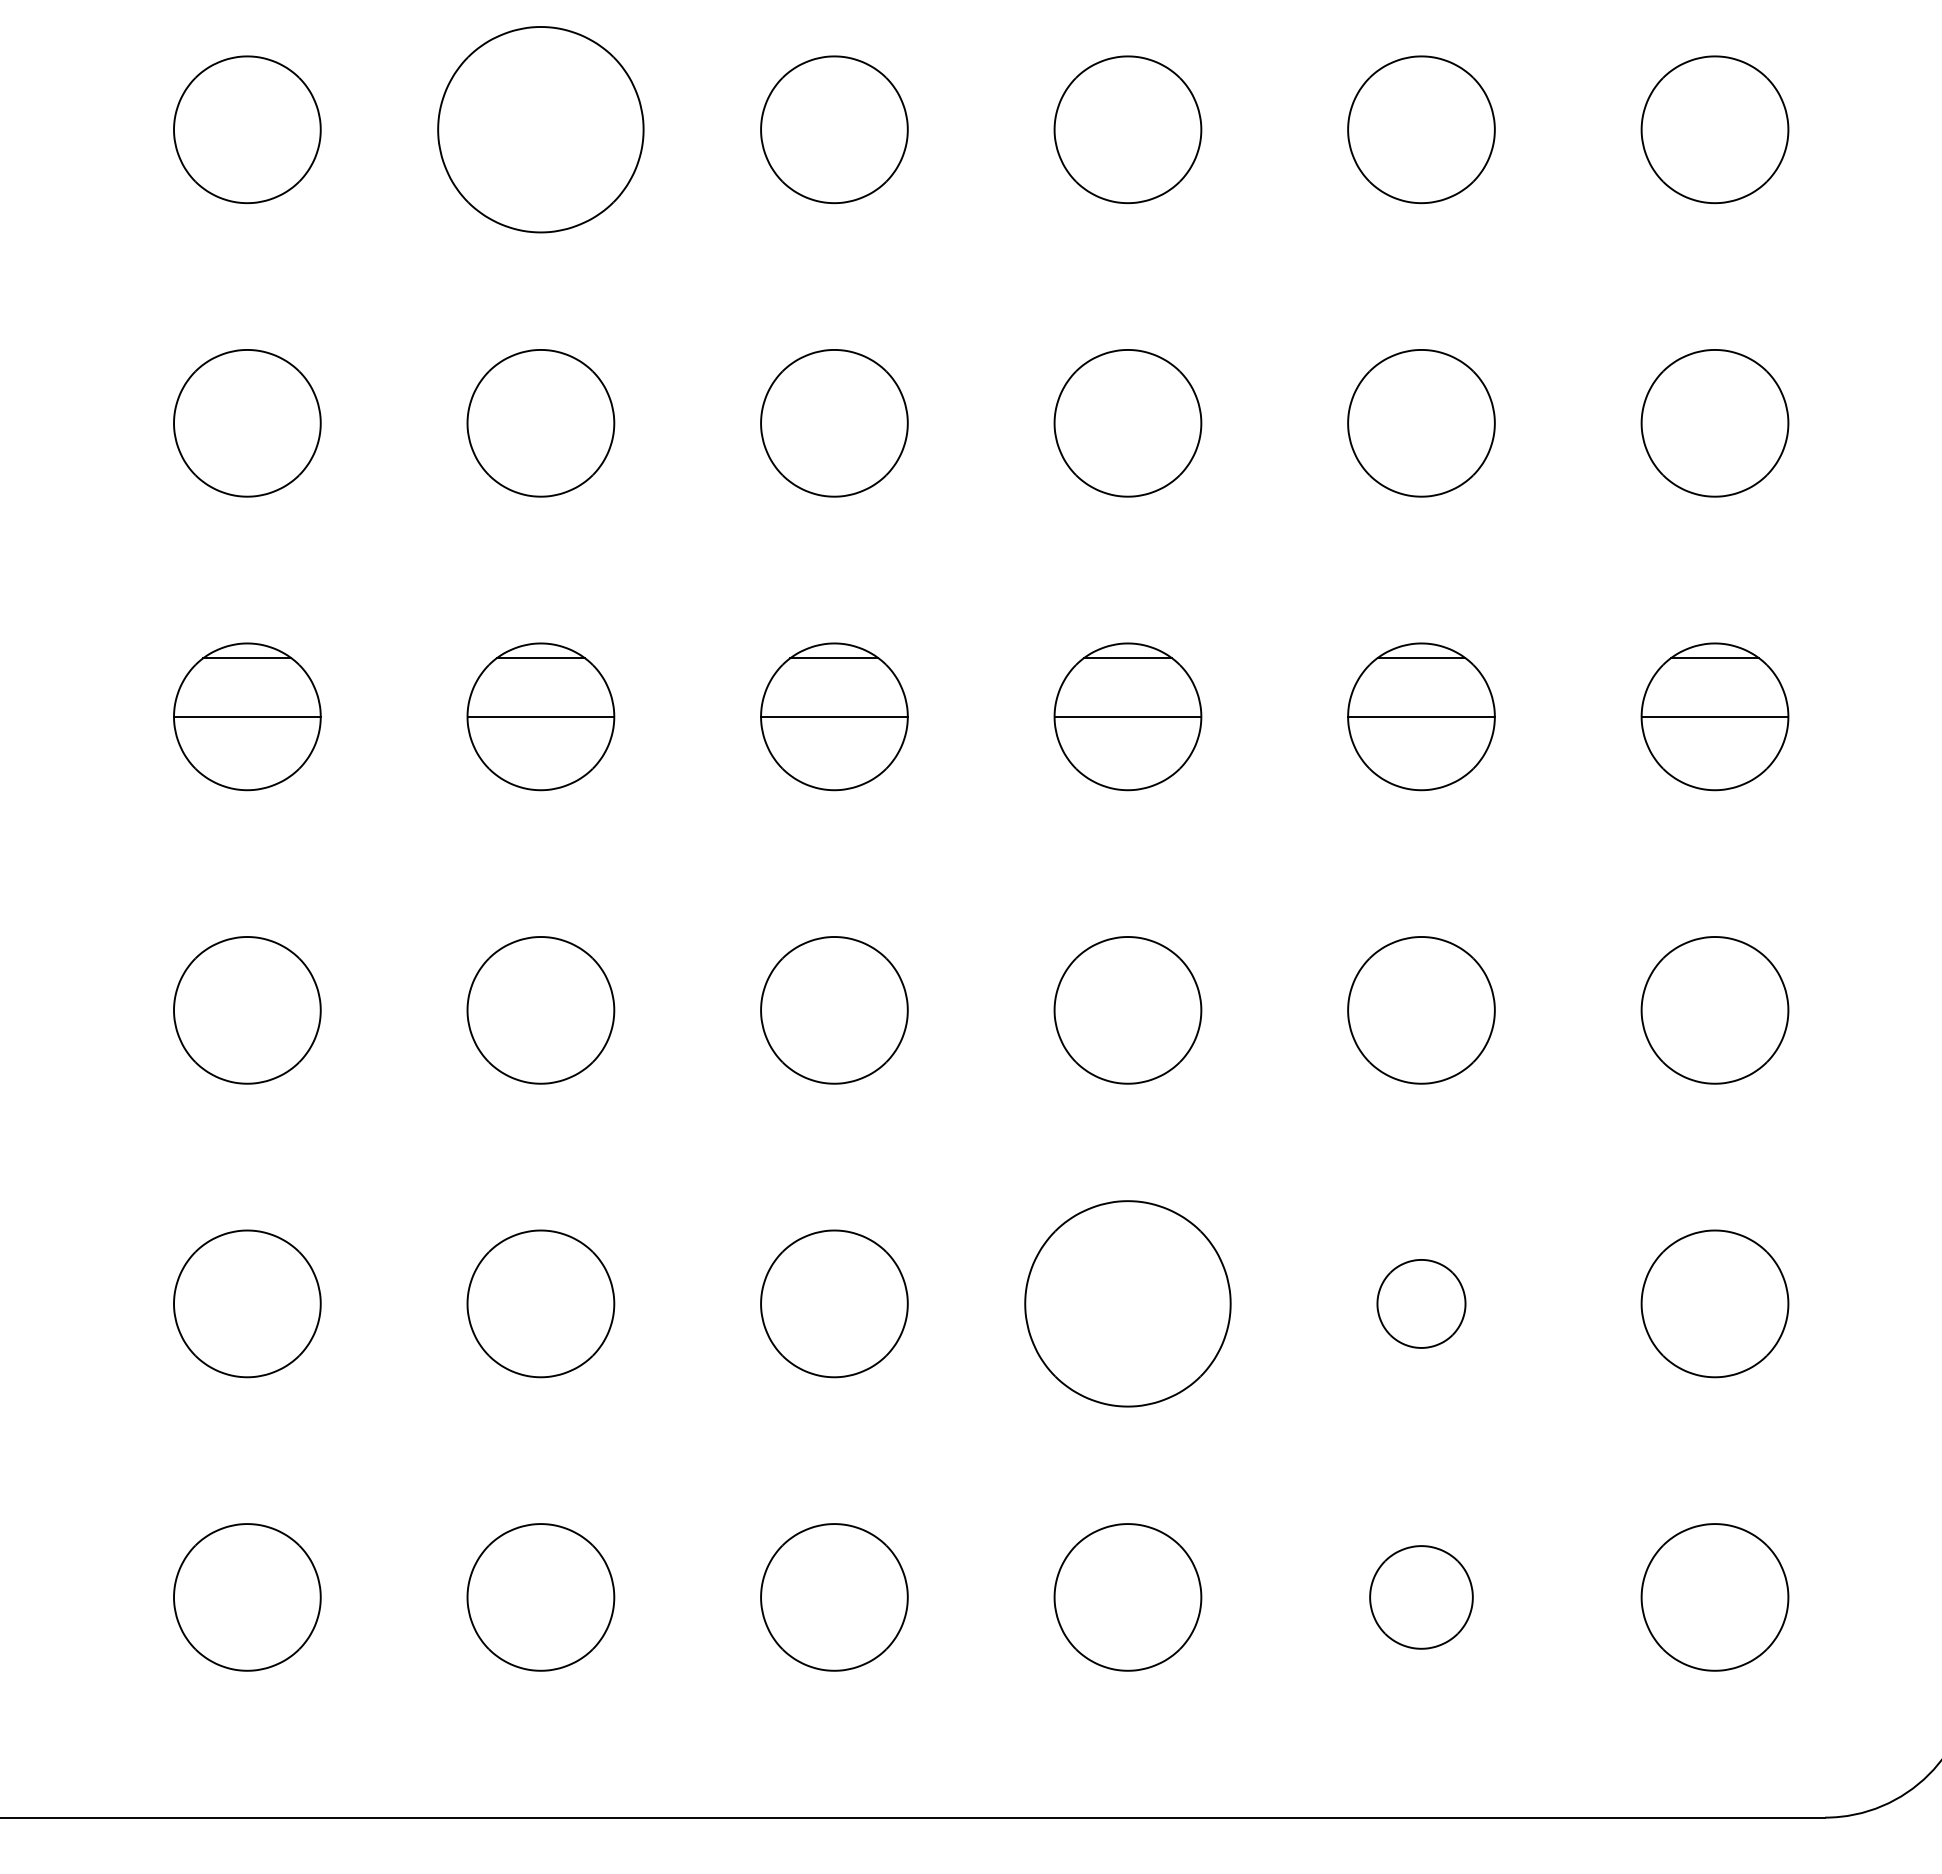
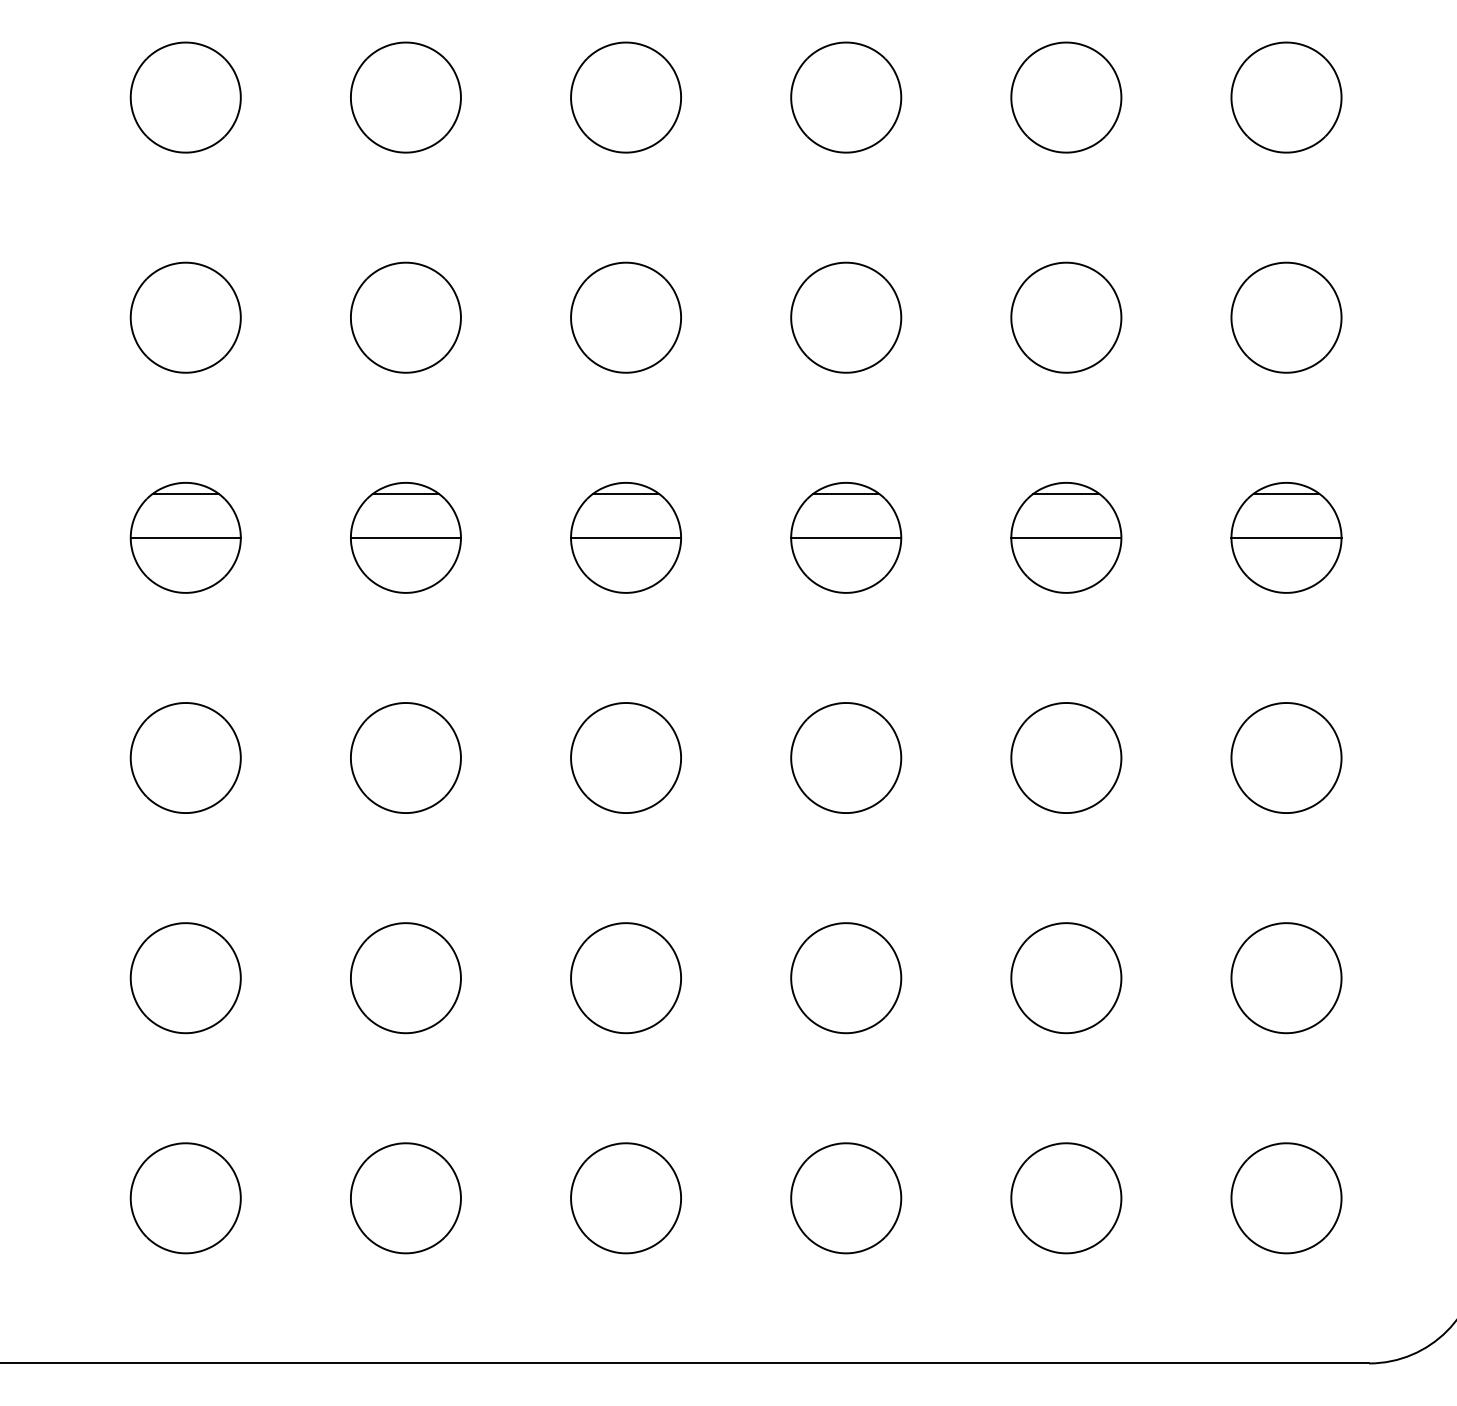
part: (540, 129) -> (405, 97), size x0.71
part: (1127, 1303) -> (845, 977), size x0.71
part: (1421, 1303) -> (1066, 977), size x1.67
part: (1421, 1597) -> (1066, 1198), size x1.43

